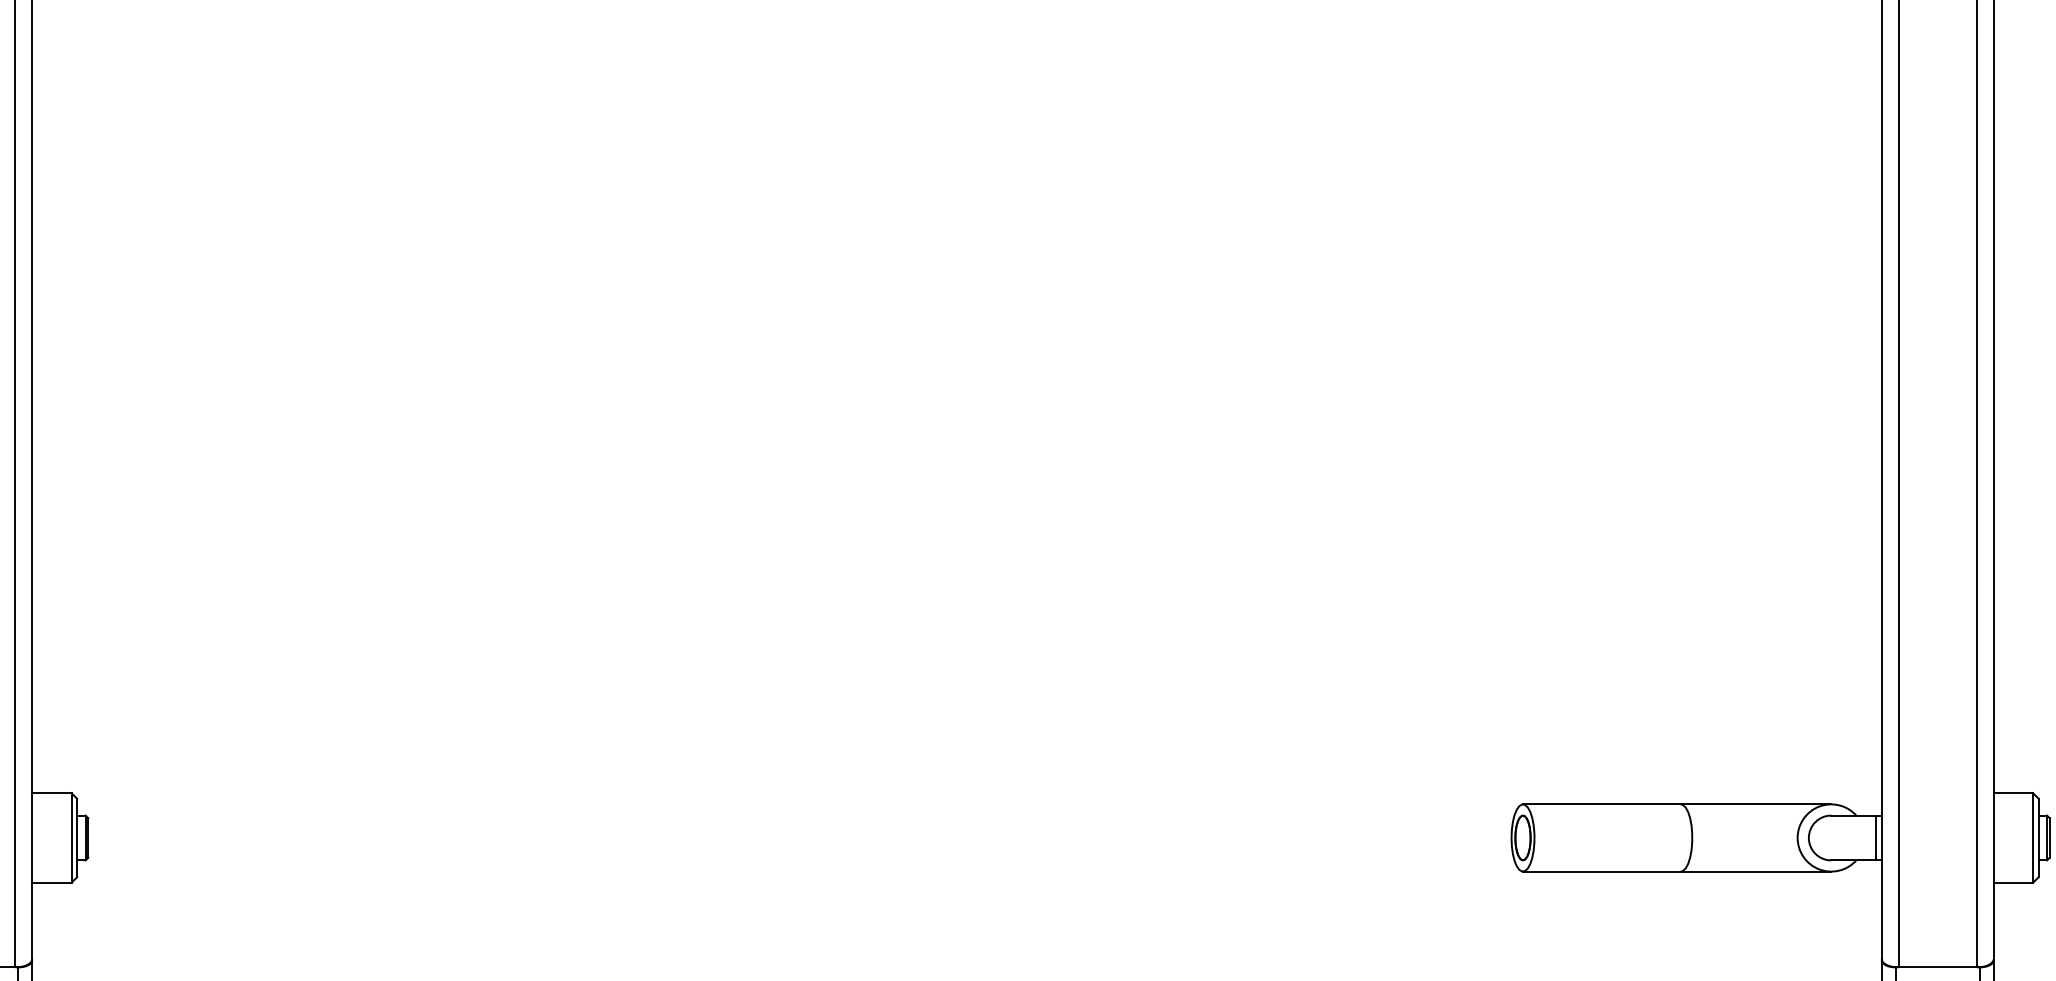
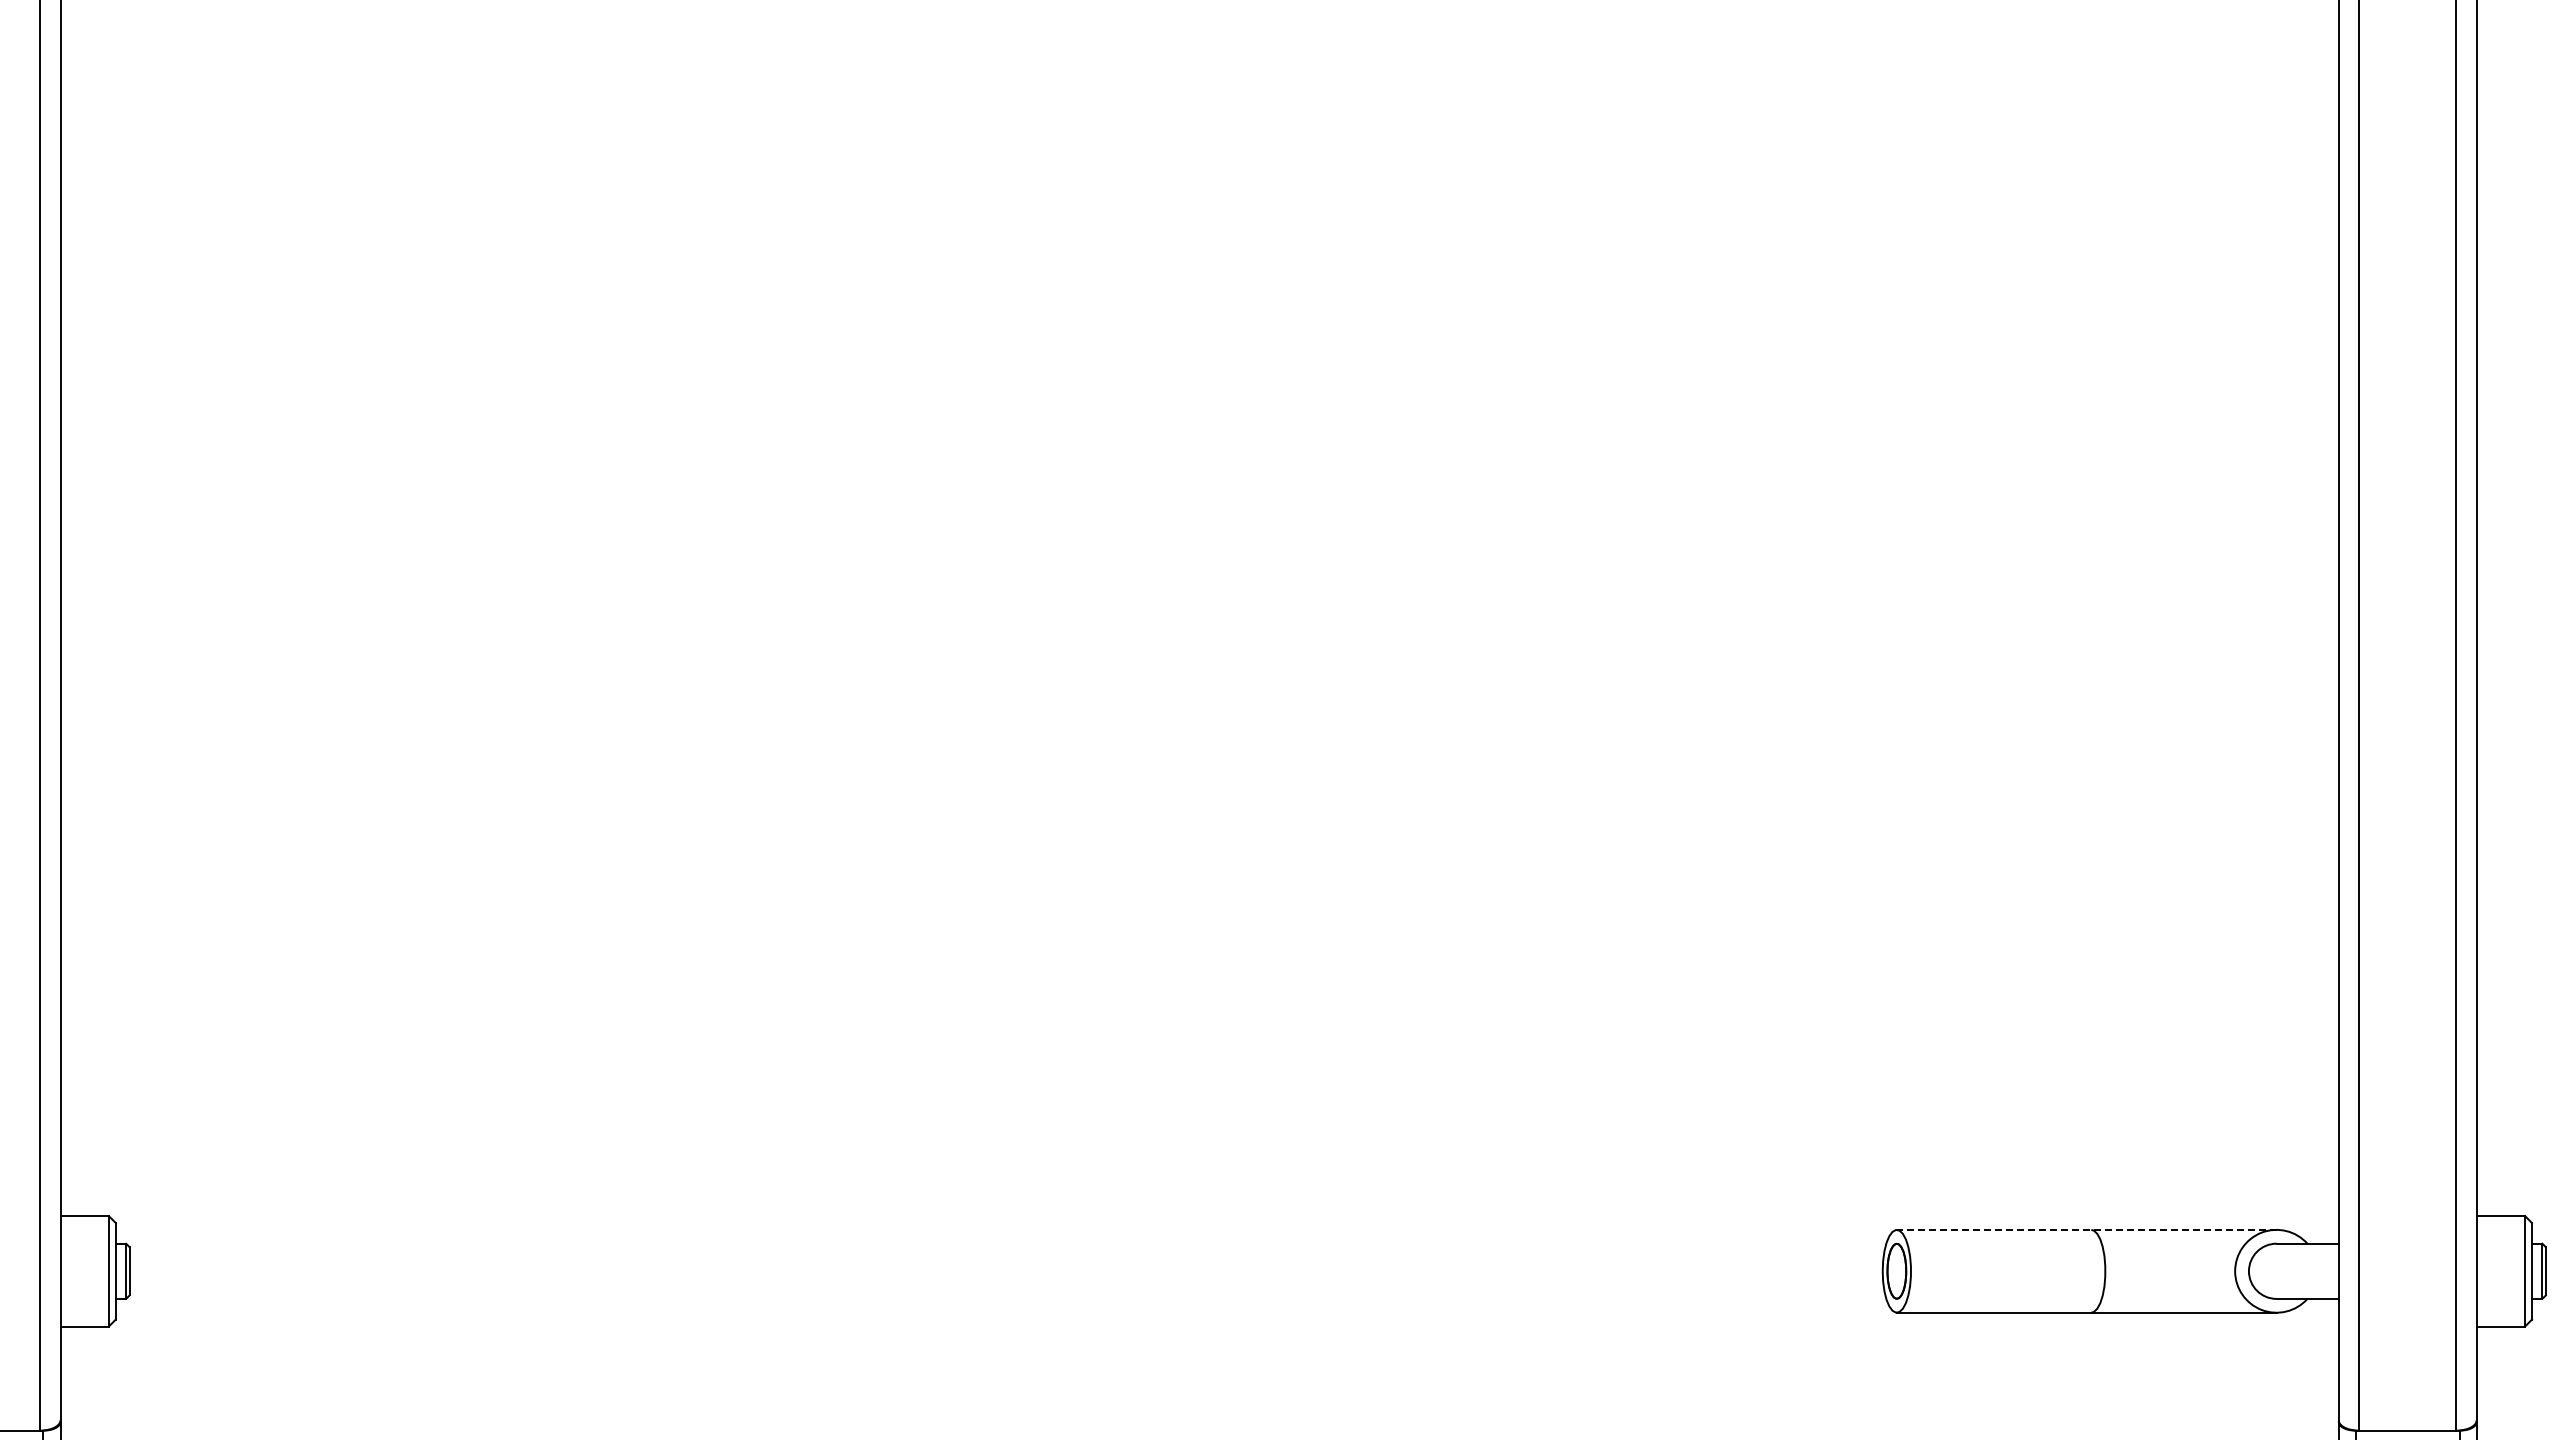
line: (1676, 804) -> (2086, 1229), solid -> dashed
line: (1875, 837) -> (2331, 1270), removed

